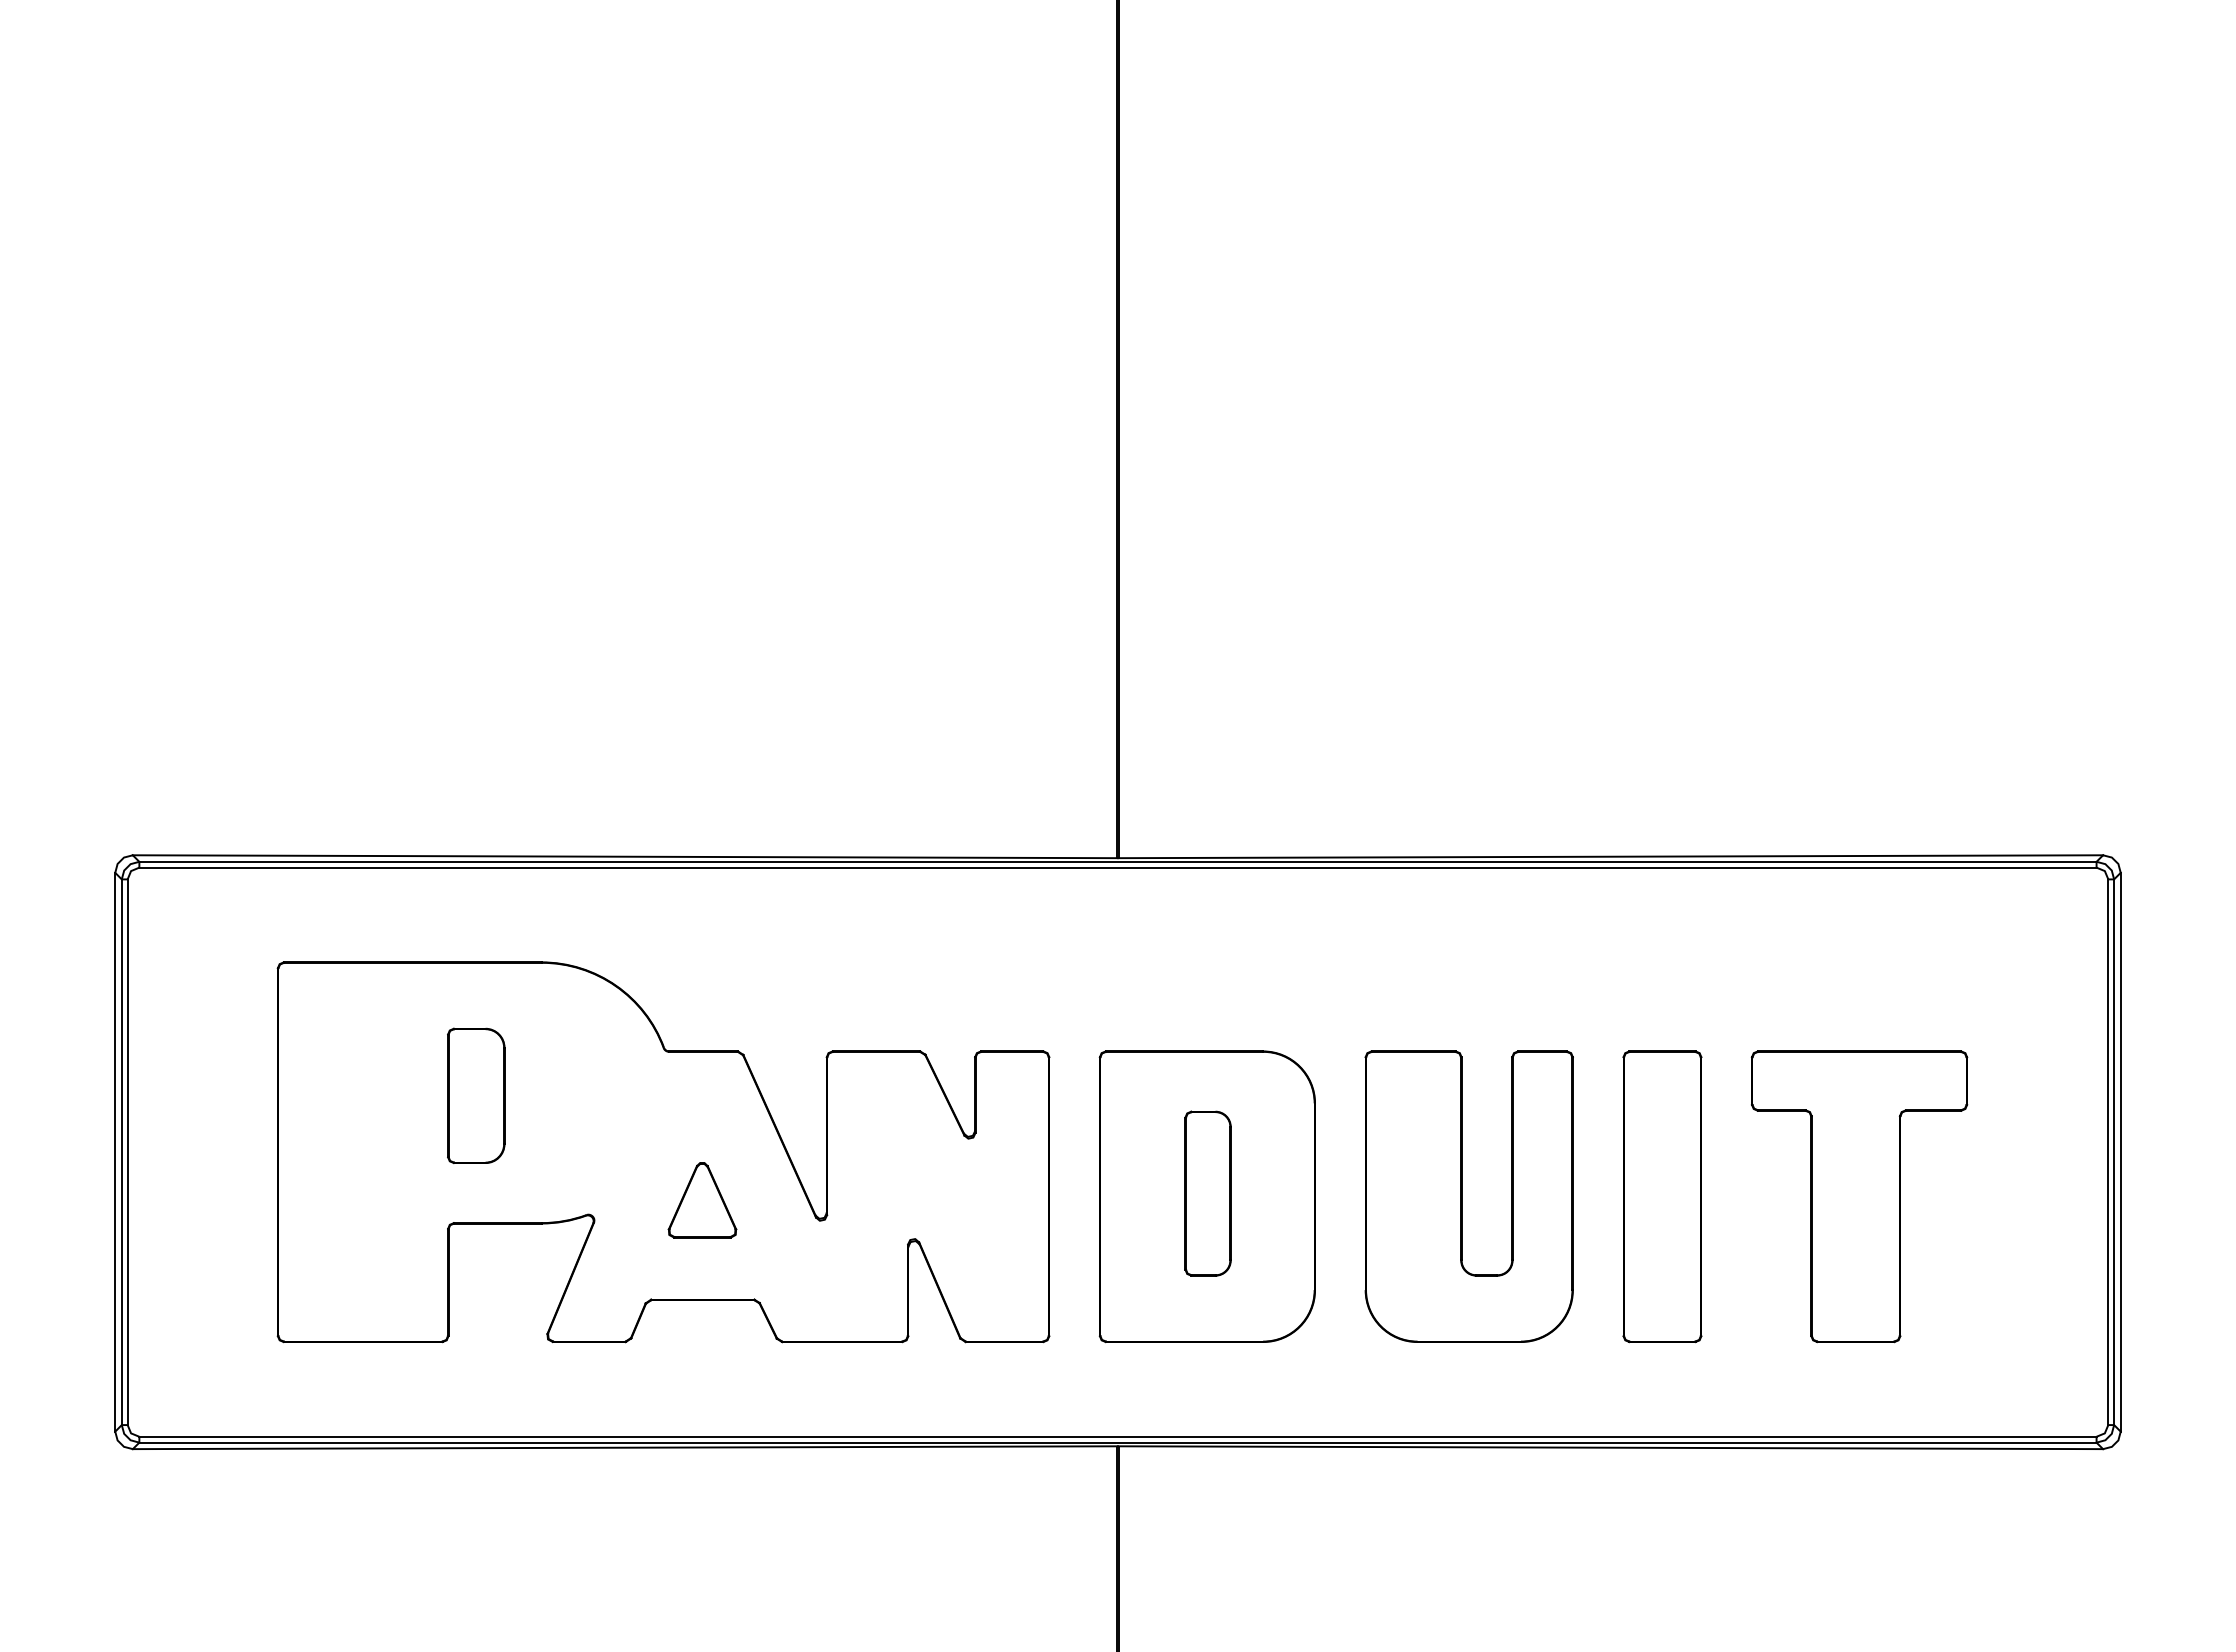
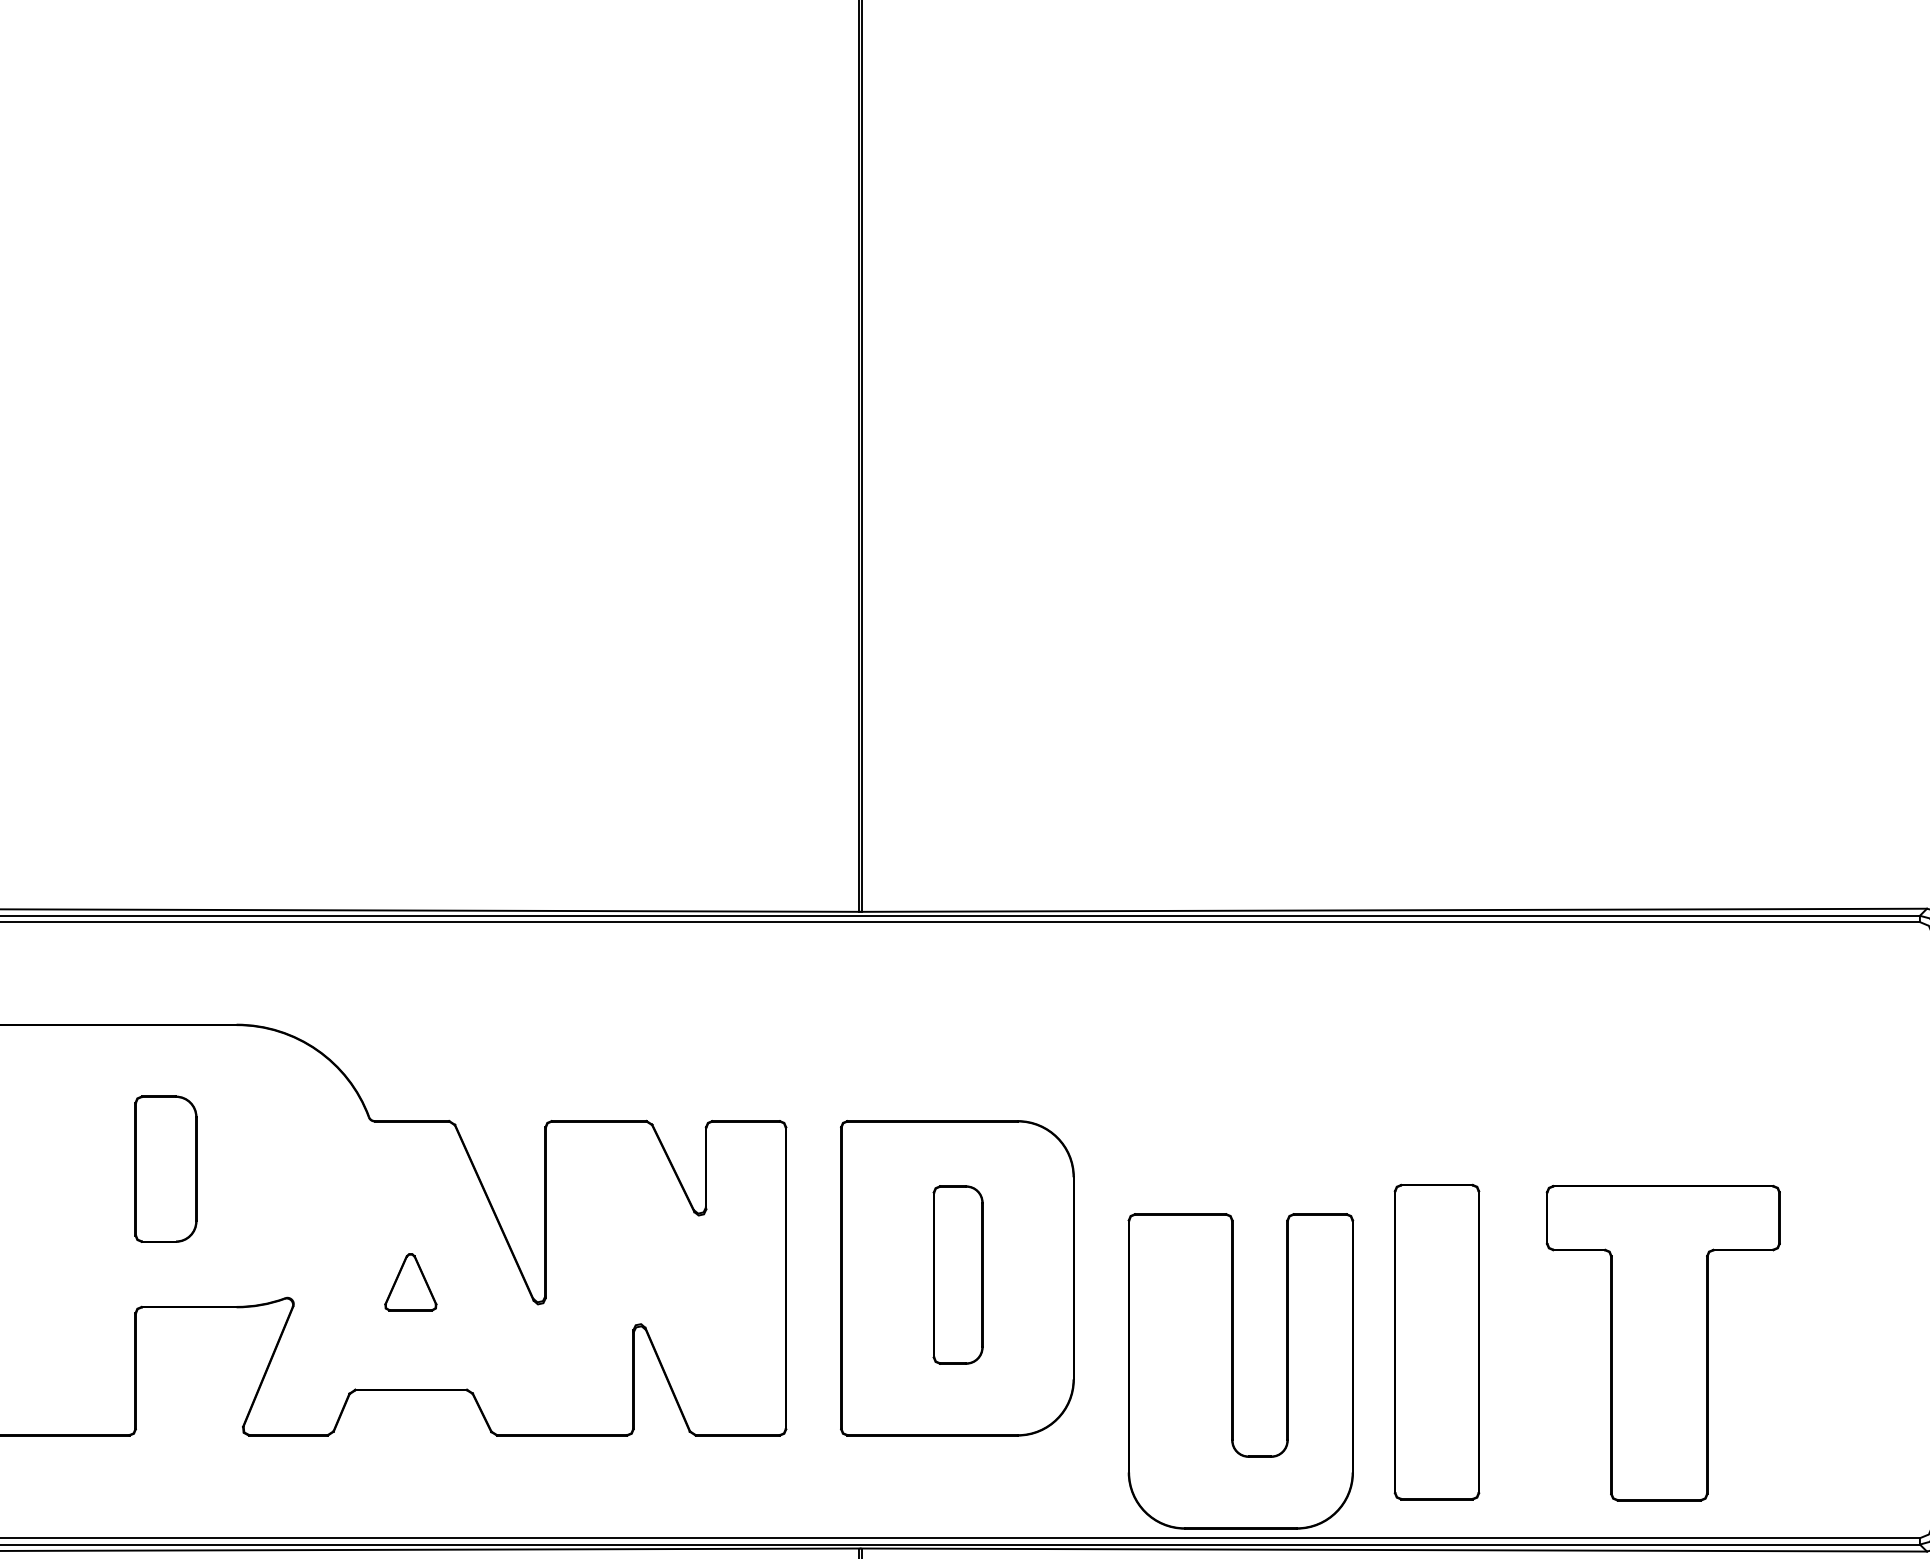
part: (1468, 1196) -> (1240, 1371), moved
part: (1662, 1196) -> (1437, 1341), moved
part: (1859, 1196) -> (1663, 1343), moved
part: (702, 1200) -> (410, 1282), size x0.7

